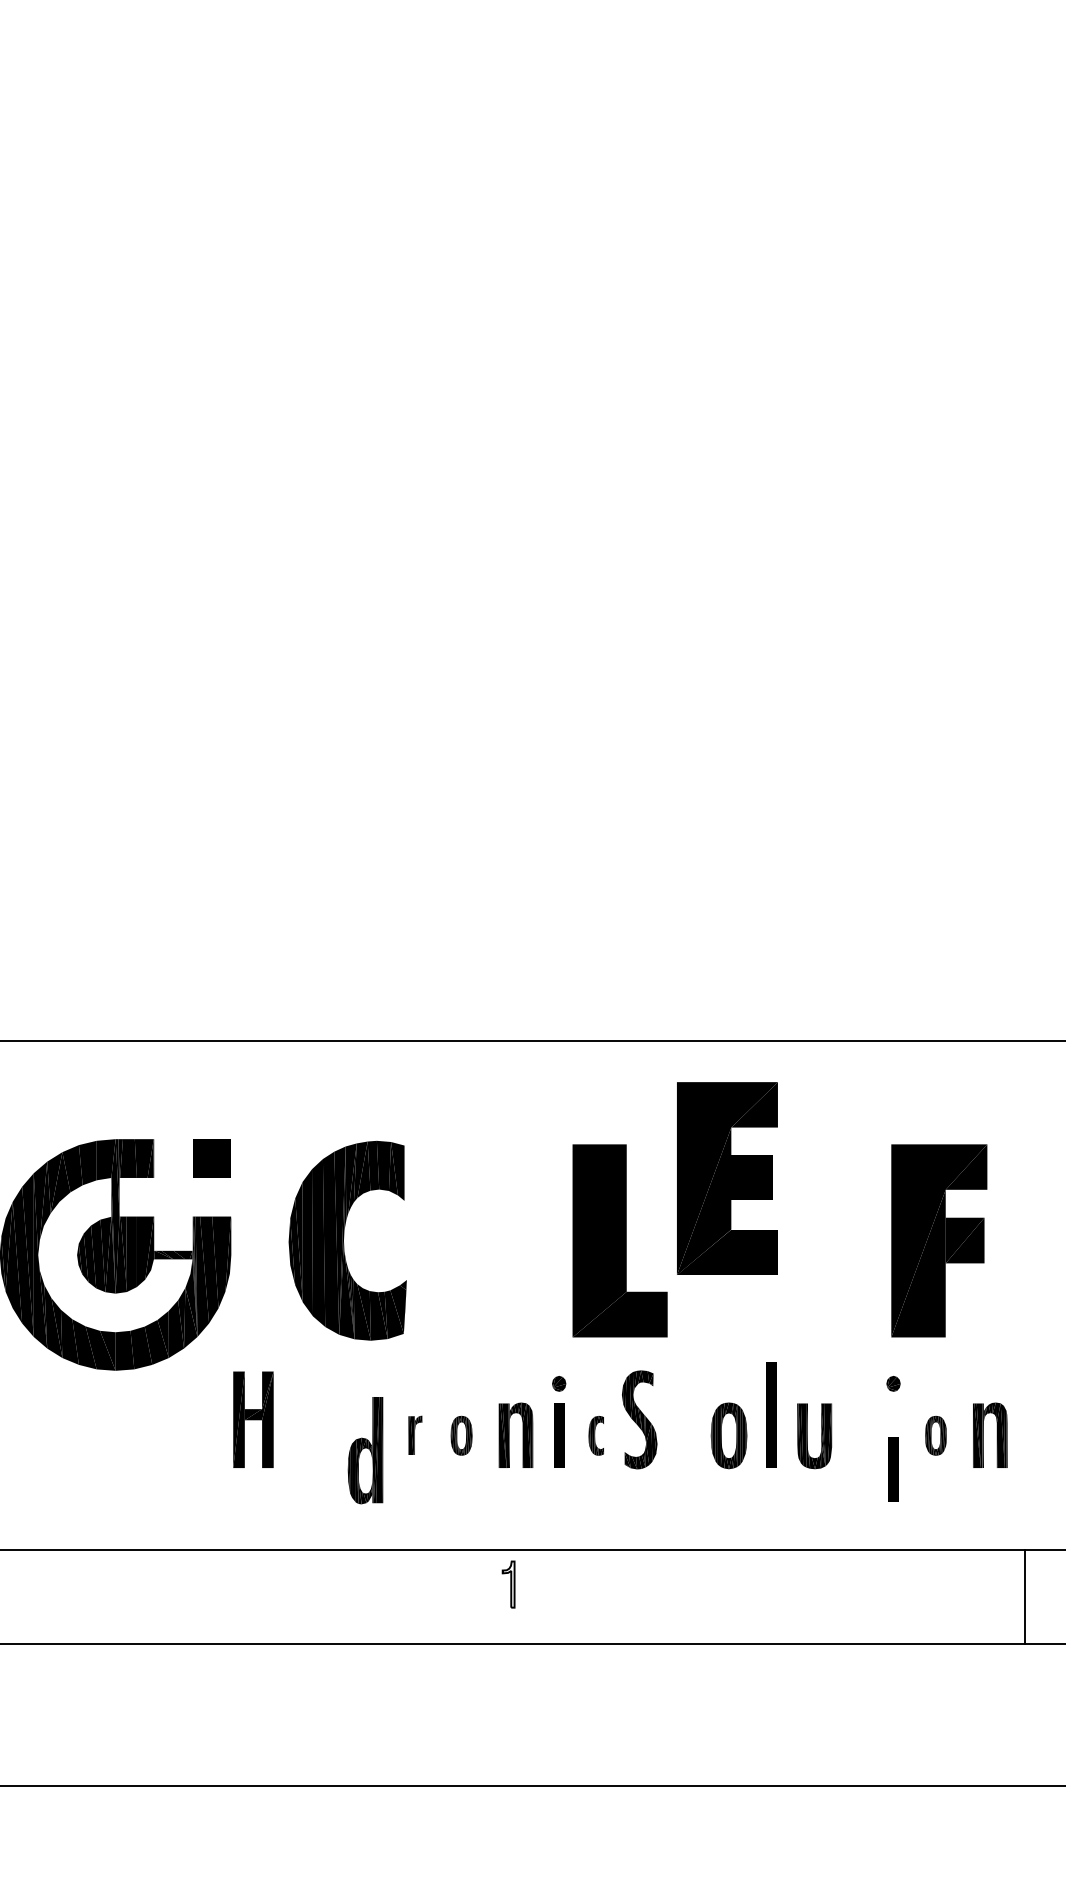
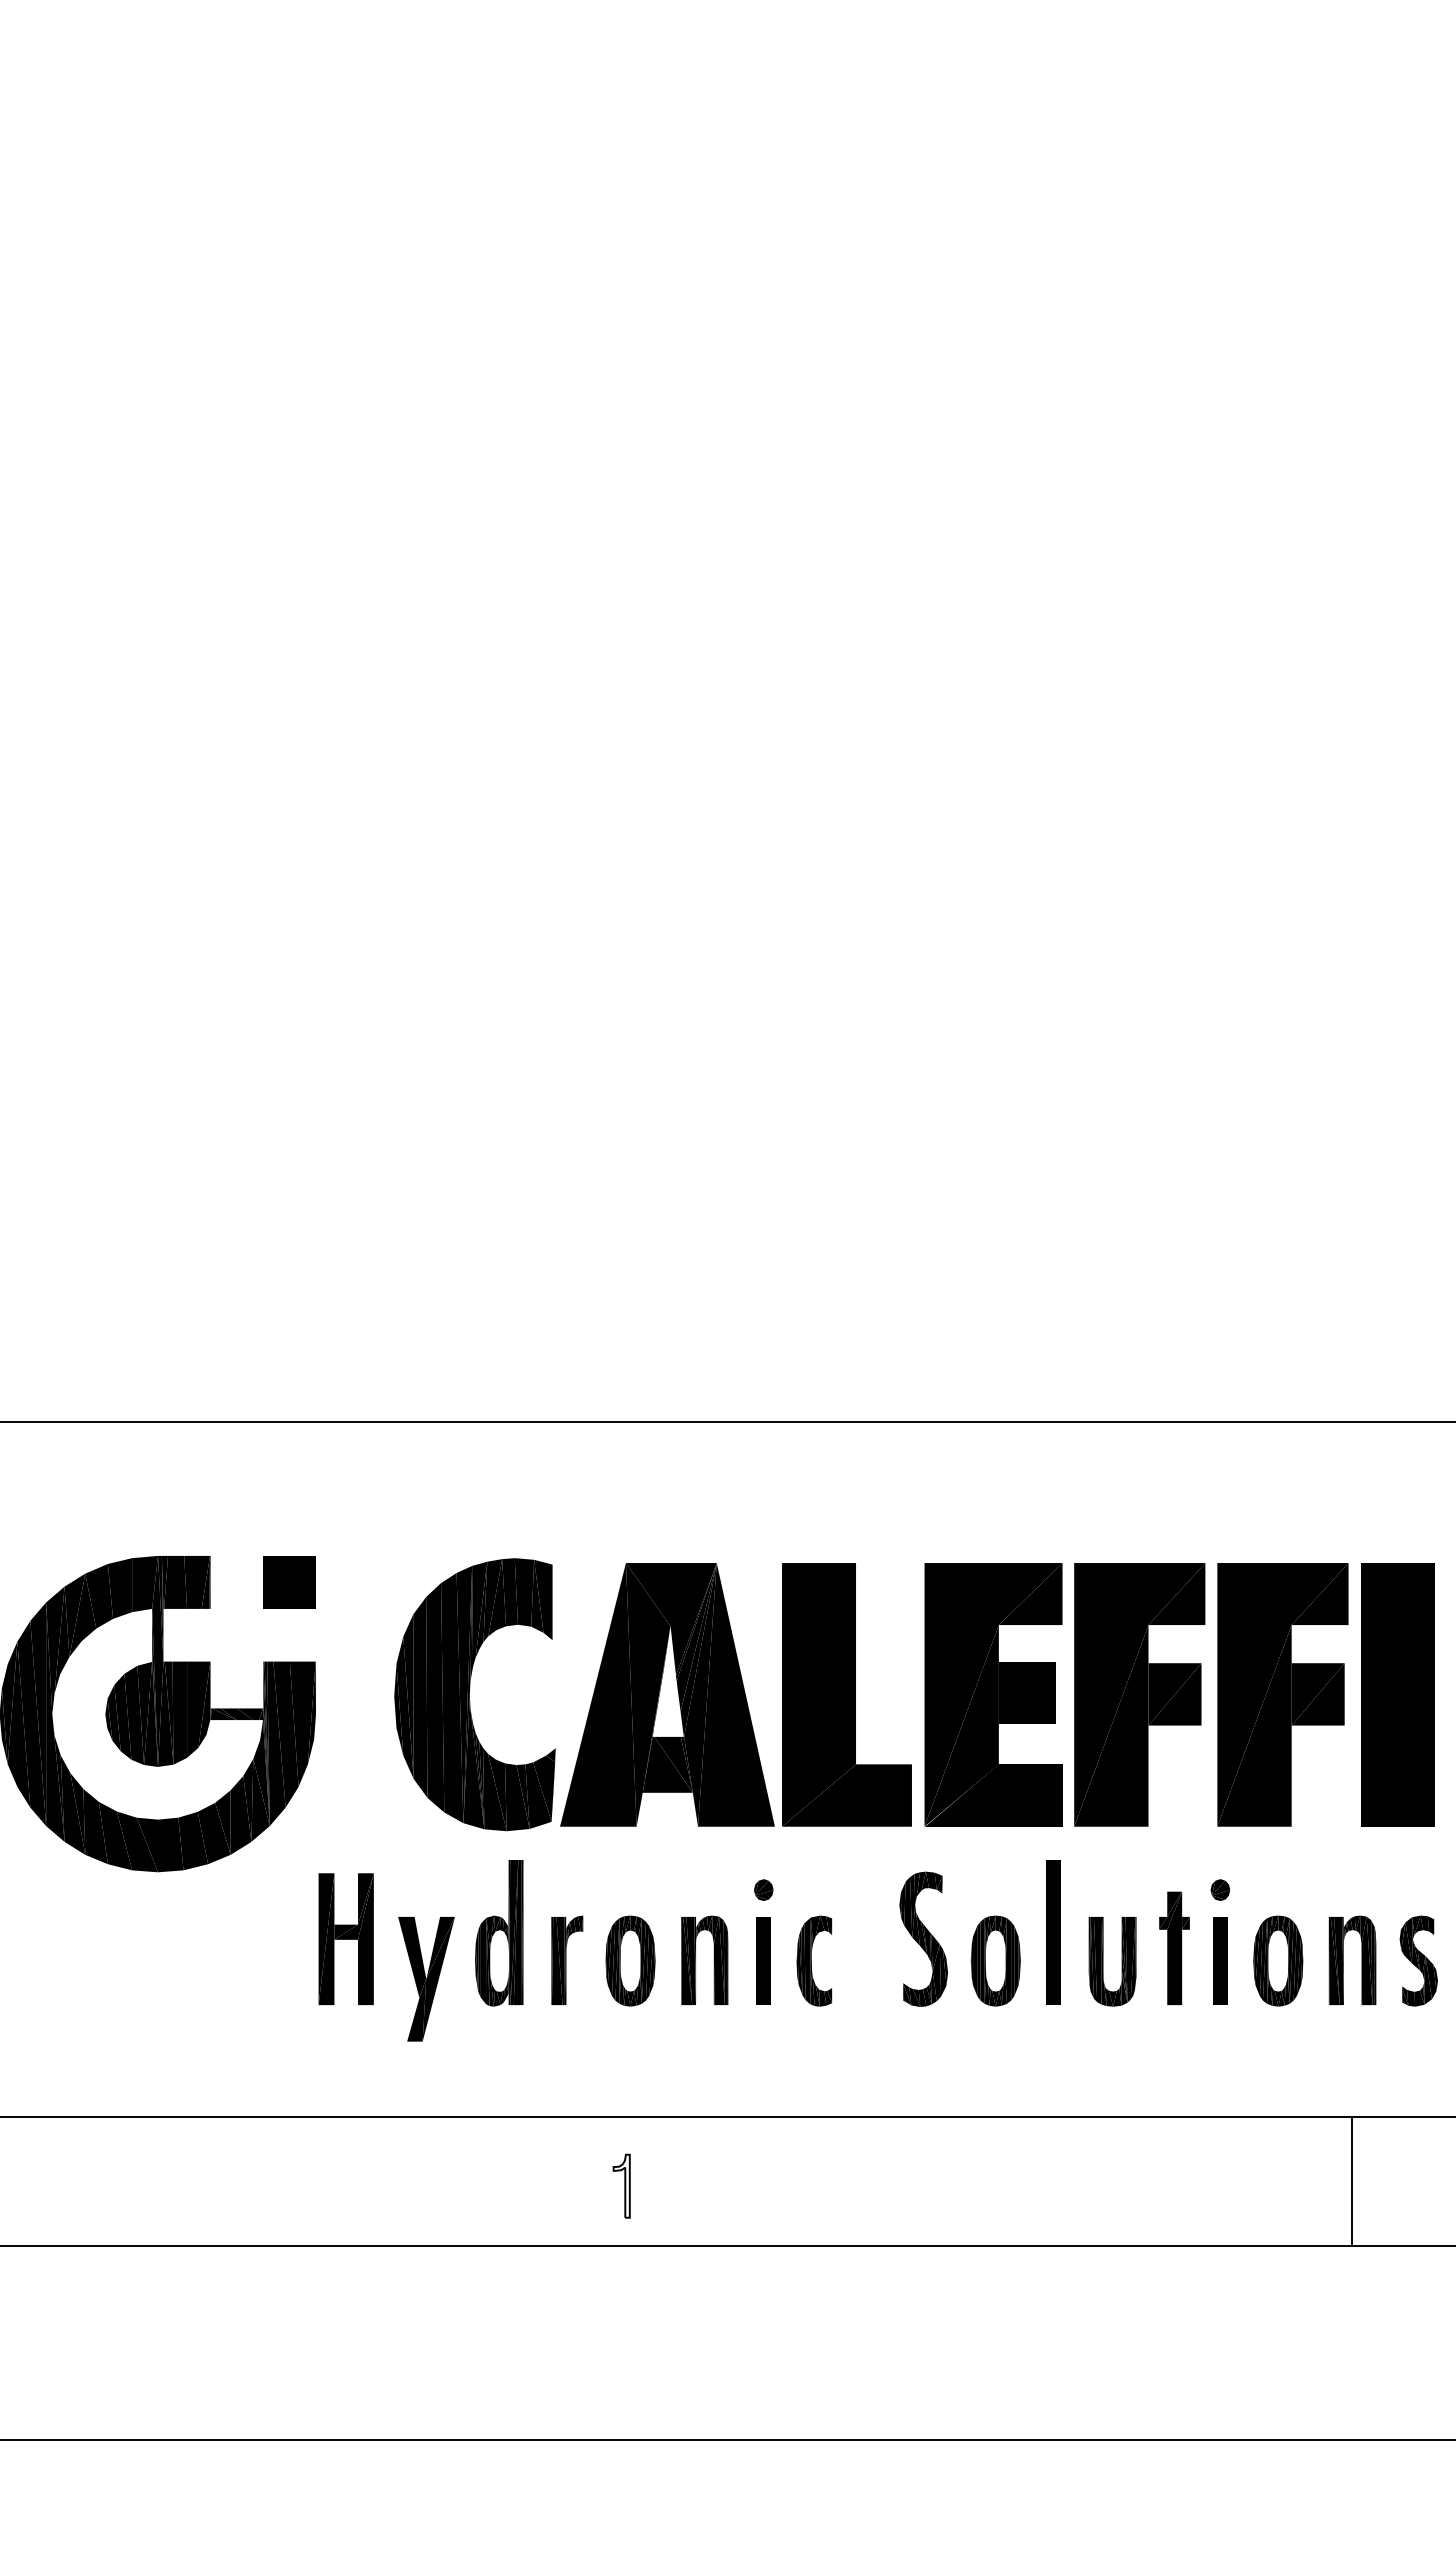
part: (727, 1178) -> (993, 1694), moved
part: (488, 1240) -> (667, 1694), added
part: (834, 1240) -> (1139, 1694), added
part: (1023, 1240) -> (1397, 1694), added
part: (639, 1419) -> (923, 1938), moved
part: (859, 1426) -> (1174, 1948), added
part: (415, 1435) -> (567, 1960), size x1.67
part: (461, 1435) -> (630, 1960), size x1.67
part: (596, 1435) -> (814, 1960), size x1.67
part: (936, 1435) -> (1278, 1960), size x1.67
part: (1038, 1435) -> (1418, 1960), added
part: (312, 1449) -> (426, 1979), added
part: (365, 1450) -> (499, 1933), moved
part: (893, 1469) -> (1220, 1960), moved
part: (508, 1584) -> (621, 2185), moved
line: (1025, 1596) -> (1352, 2180), moved

